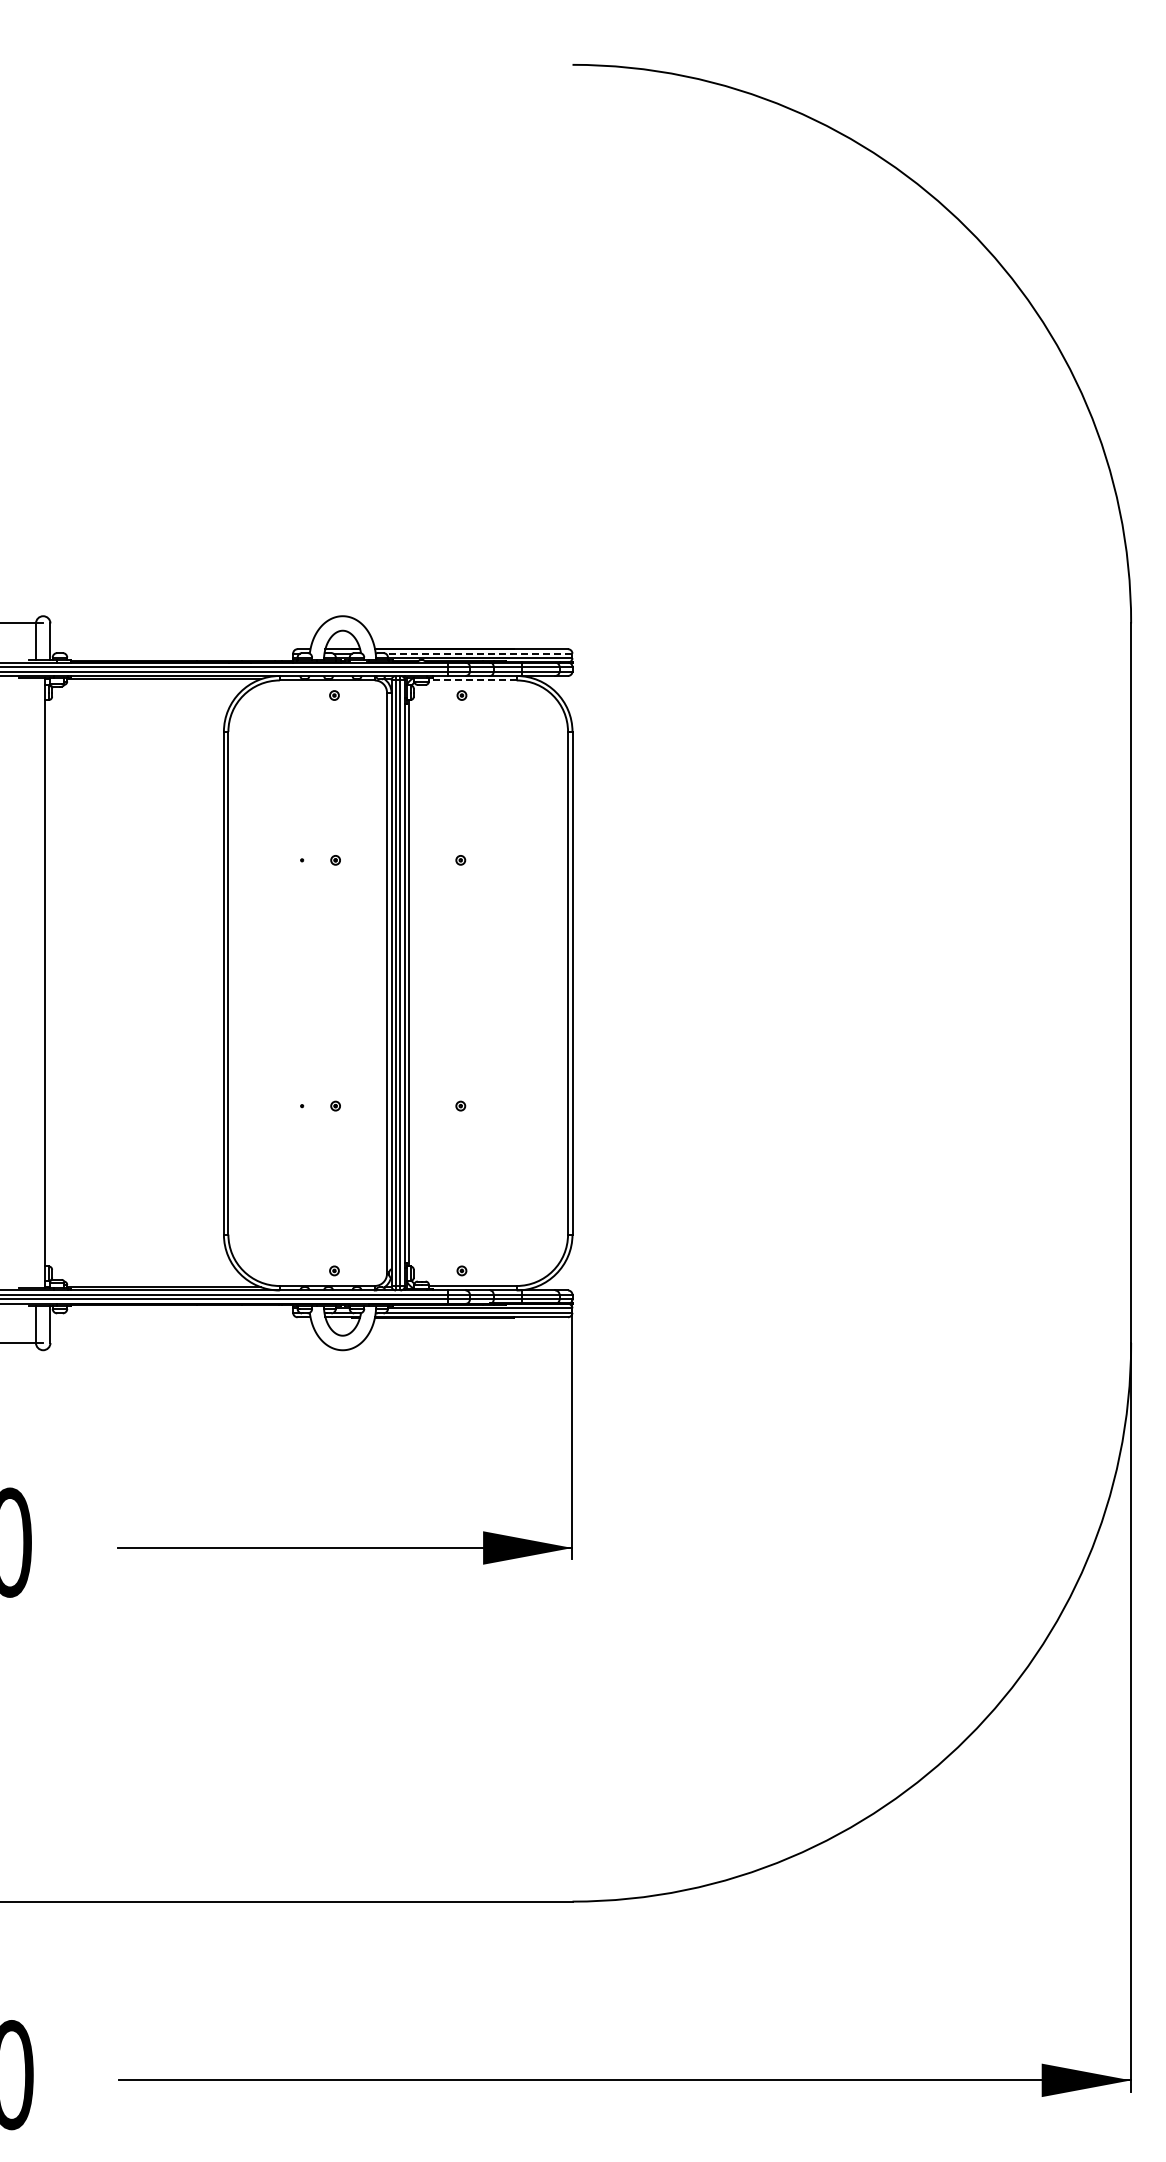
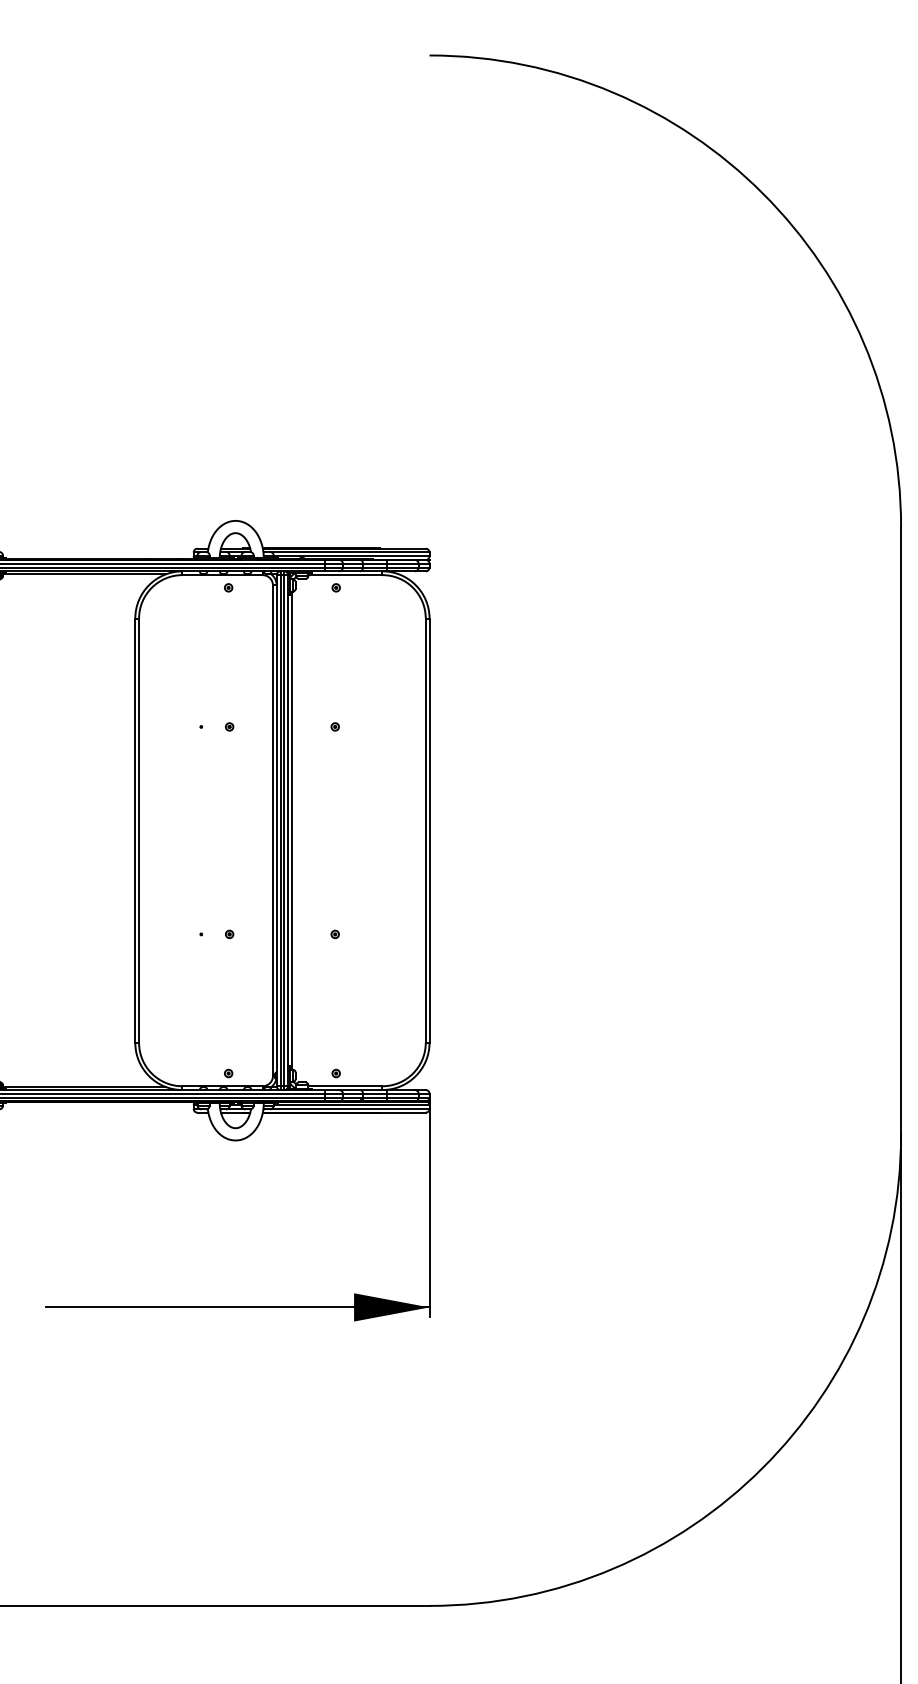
line: (478, 653) -> (350, 552), dashed -> solid
line: (472, 680) -> (345, 575), dashed -> solid

